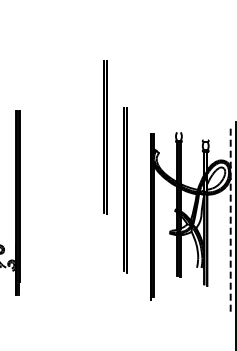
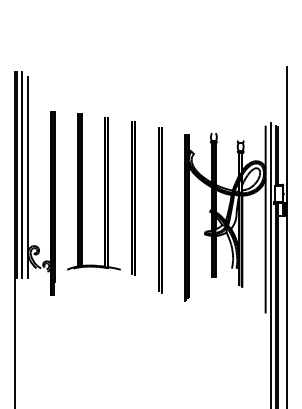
line: (104, 137) -> (132, 198), moved
part: (47, 190) -> (82, 191), added
line: (124, 190) -> (159, 210), moved
line: (230, 218) -> (265, 219), dashed -> solid

